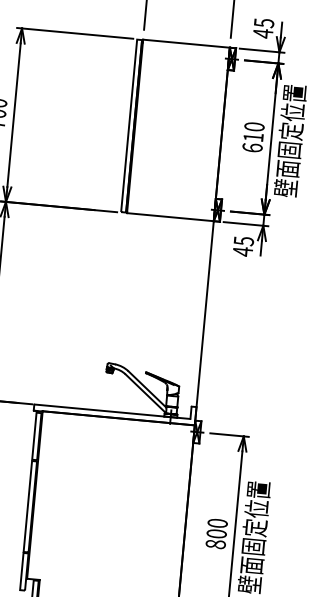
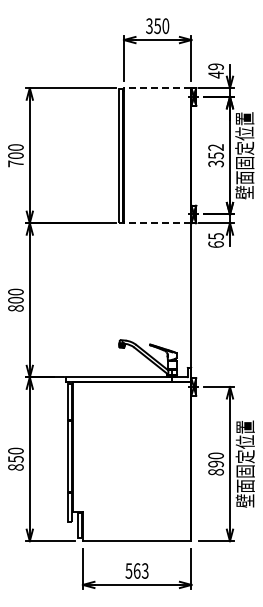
text: (263, 22) -> (215, 66), 45 -> 49
line: (186, 44) -> (157, 88), solid -> dashed
text: (252, 137) -> (215, 155), 610 -> 352
line: (170, 217) -> (157, 223), solid -> dashed
text: (242, 251) -> (215, 244), 45 -> 65
text: (216, 533) -> (215, 463), 800 -> 890

